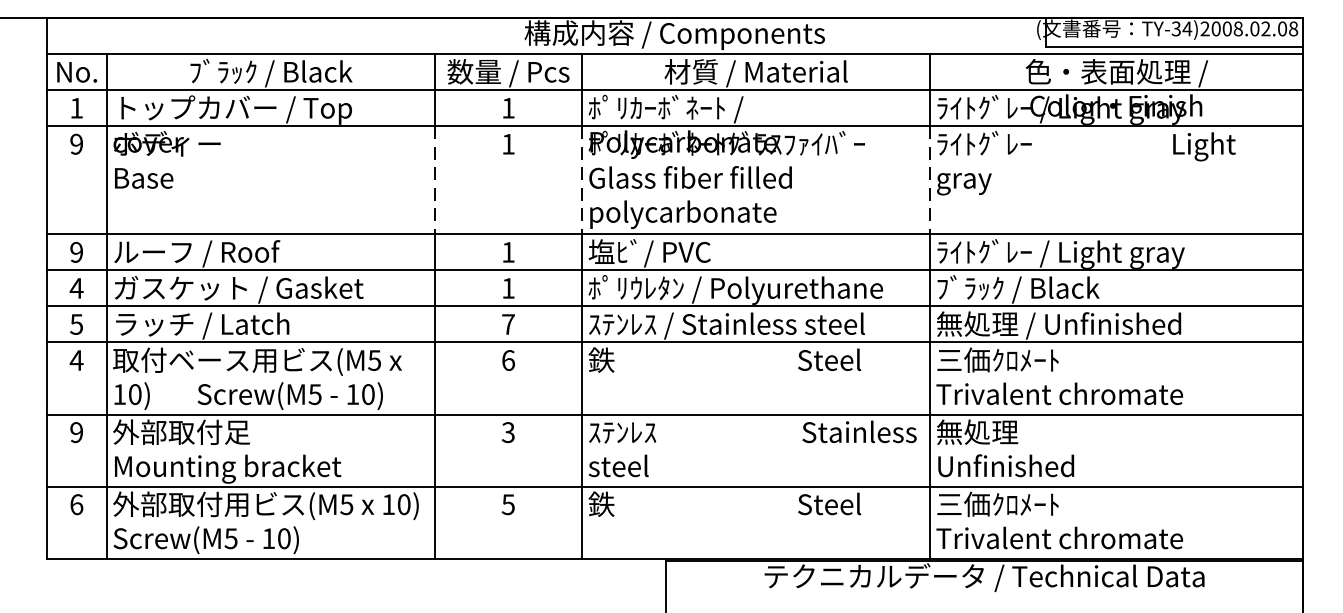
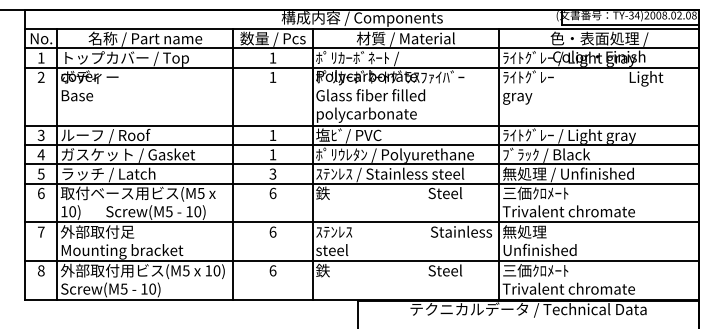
text: (270, 71) -> (145, 38), ﾌﾞﾗｯｸ / Black -> 名称 / Part name
text: (75, 144) -> (40, 77), 9 -> 2
line: (434, 181) -> (233, 97), dashed -> solid
line: (582, 181) -> (312, 97), dashed -> solid
line: (930, 181) -> (499, 97), dashed -> solid
text: (75, 252) -> (40, 135), 9 -> 3
text: (507, 323) -> (272, 173), 7 -> 3
text: (75, 360) -> (40, 193), 4 -> 6
text: (75, 431) -> (40, 231), 9 -> 7
text: (507, 431) -> (272, 231), 3 -> 6
text: (75, 503) -> (40, 270), 6 -> 8
text: (507, 503) -> (272, 270), 5 -> 6

